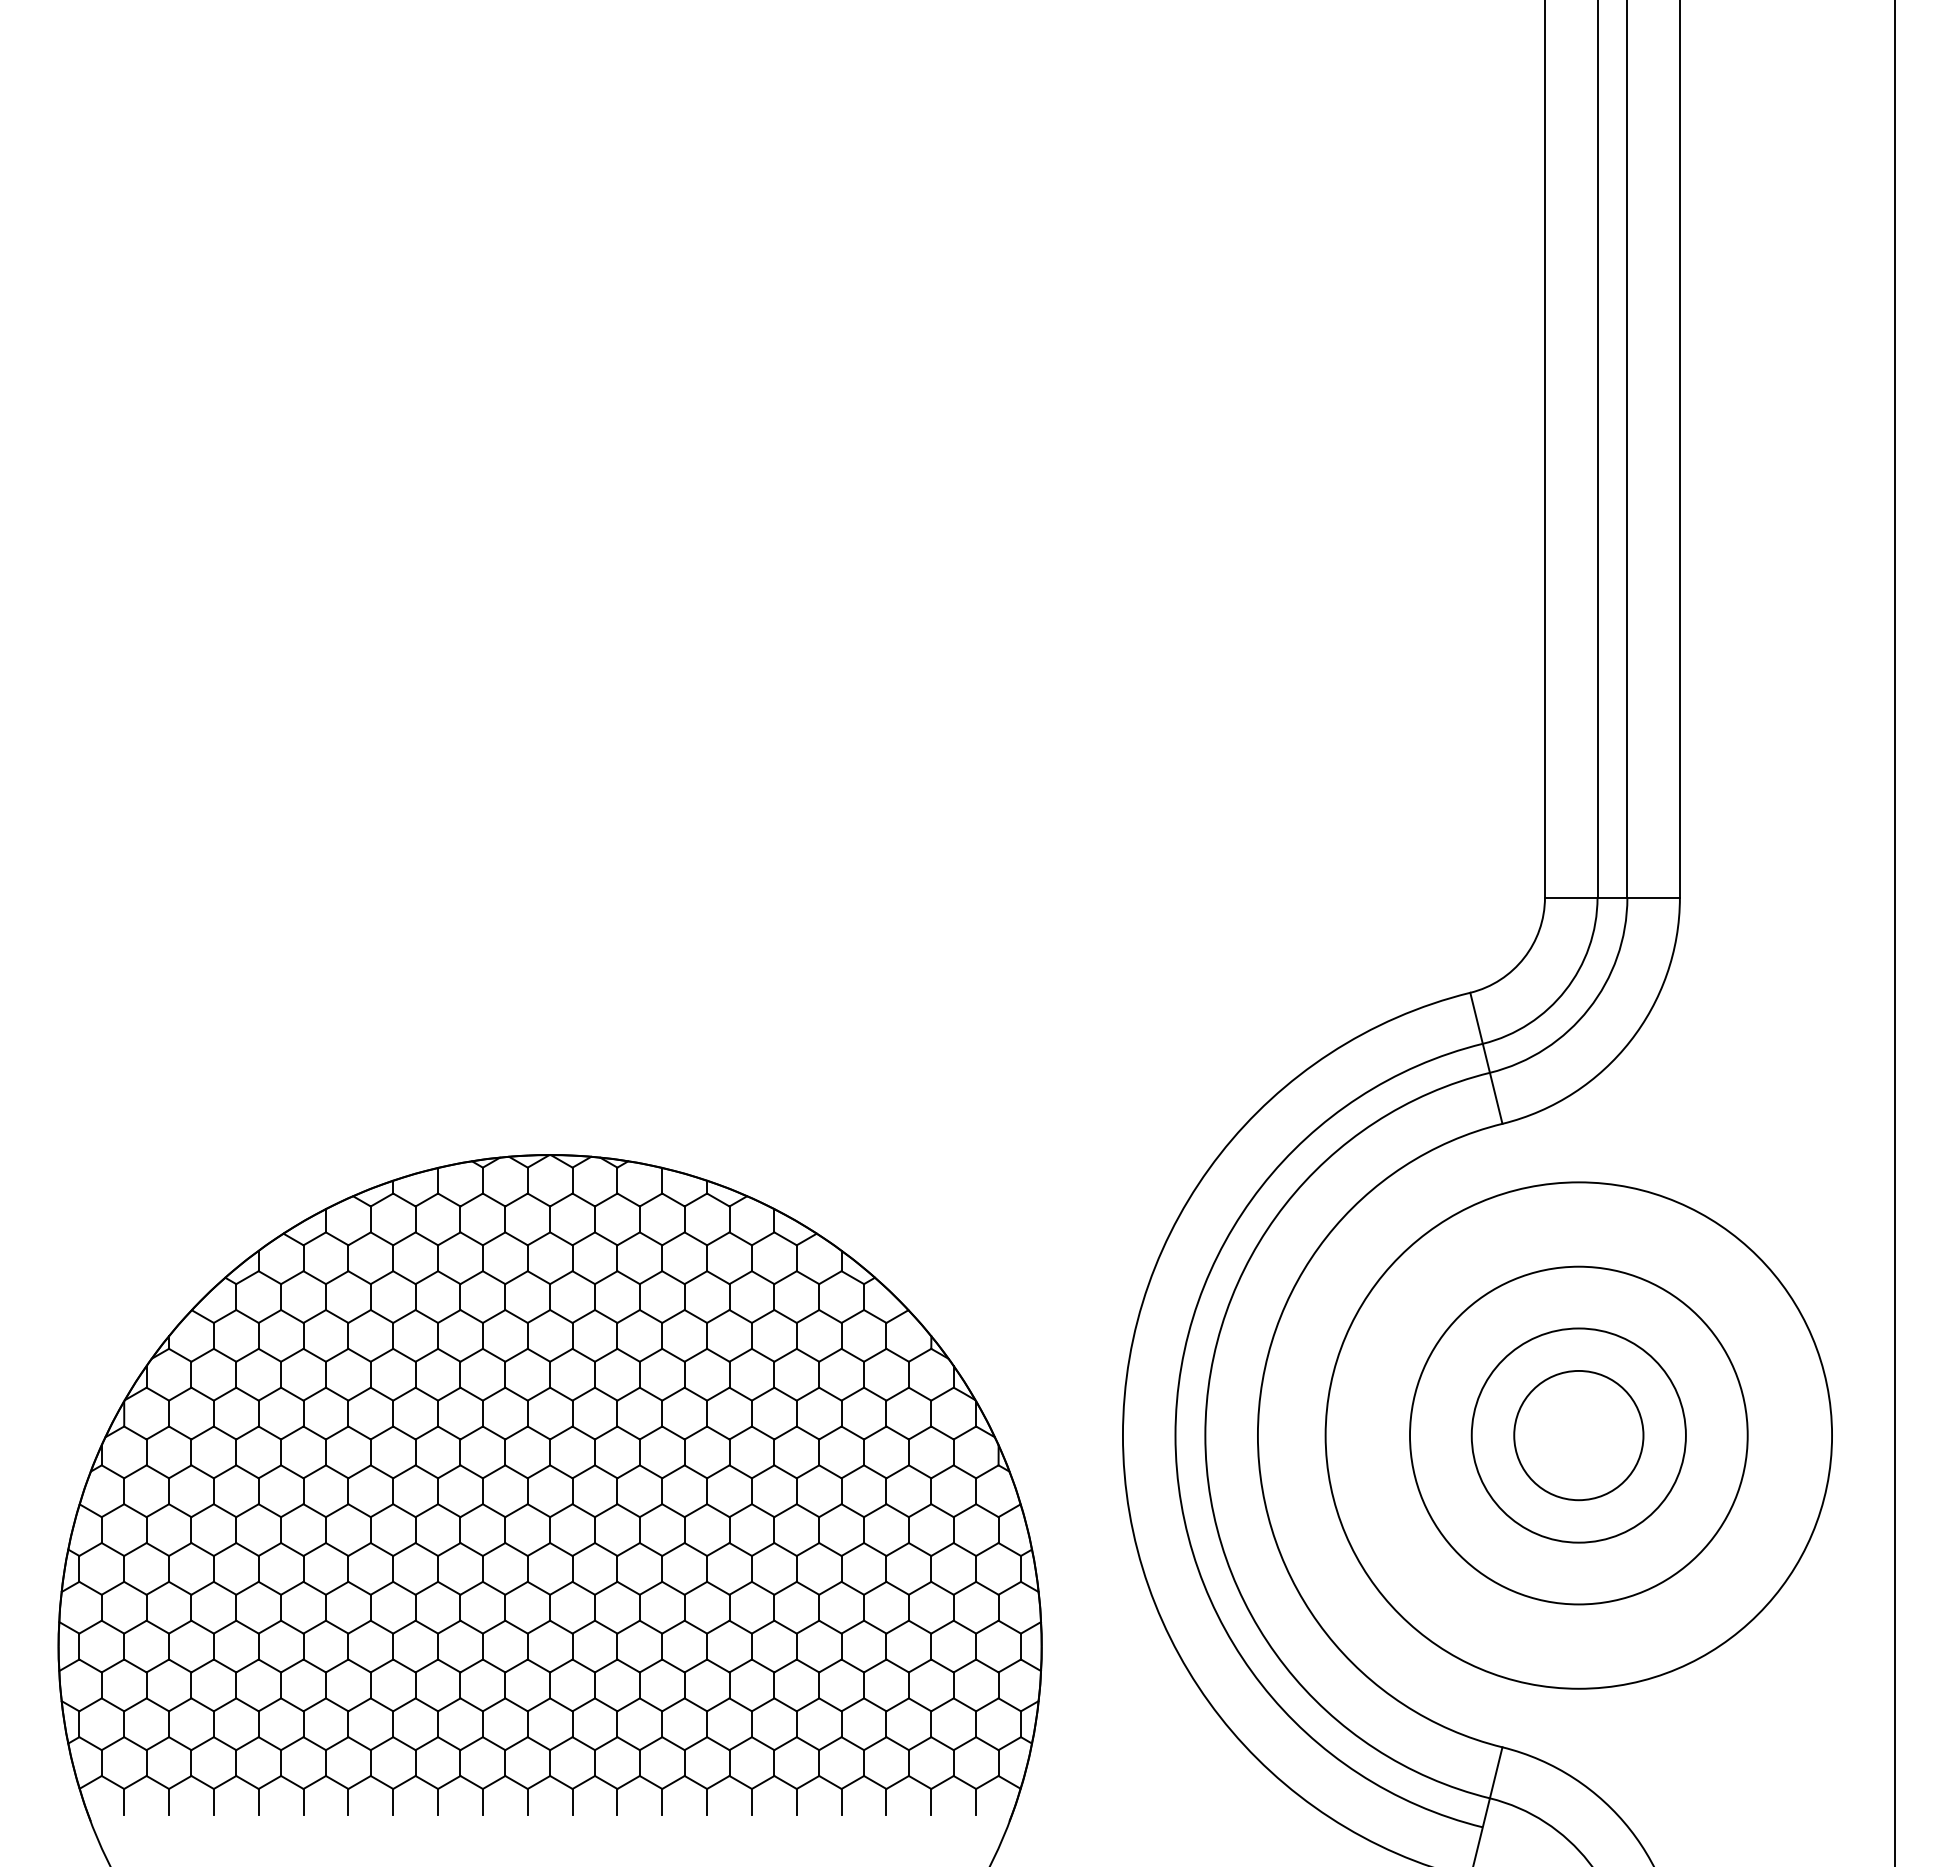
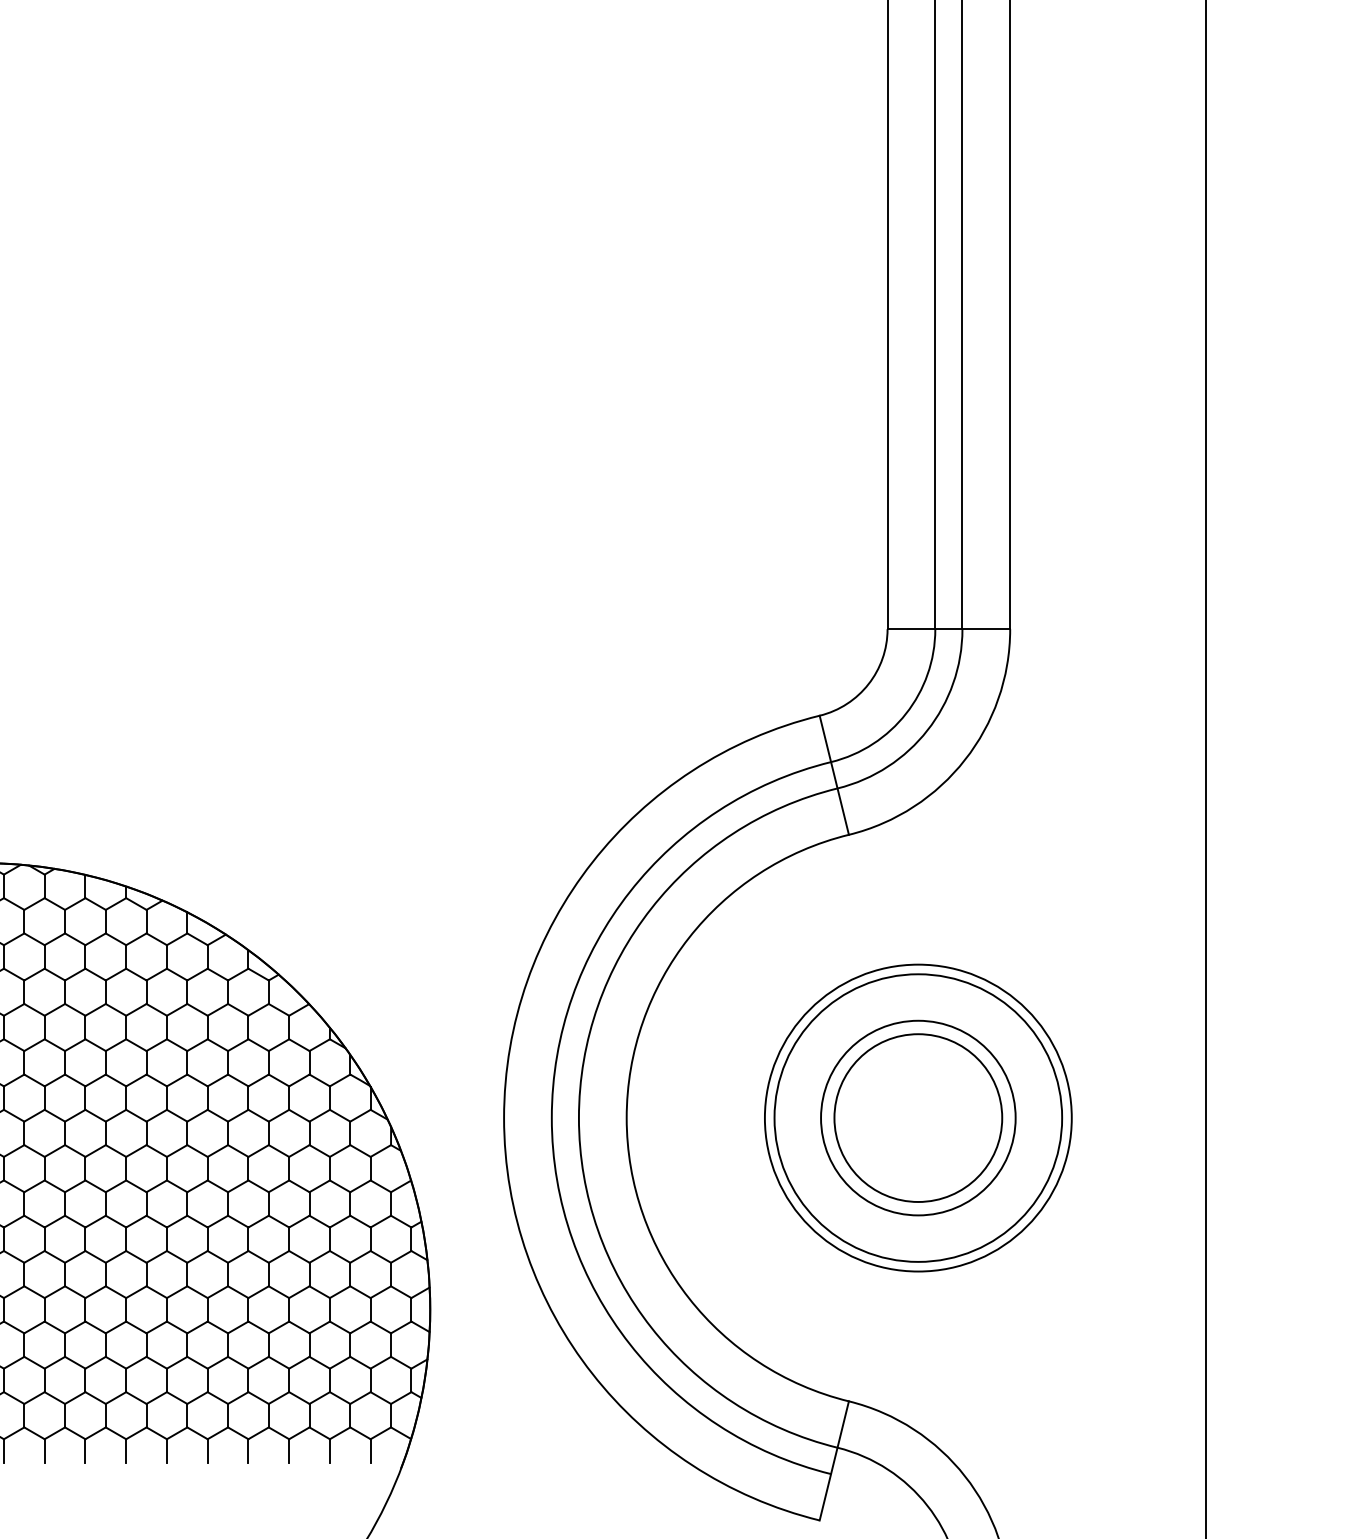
circle: (1578, 1435) -> (918, 1118), size x0.62
circle: (1578, 1435) -> (918, 1118), size x1.43

